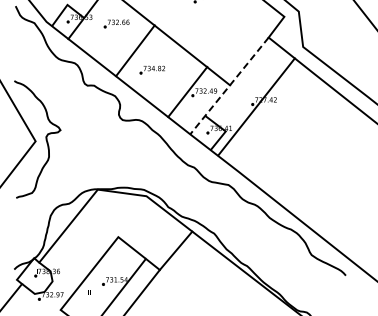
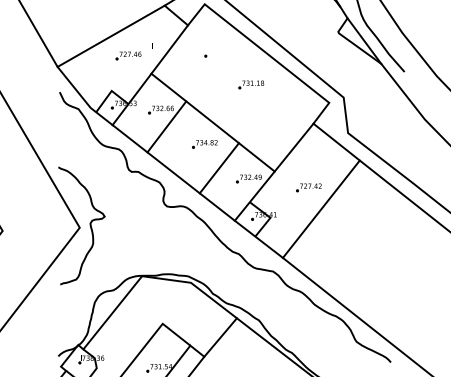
line: (135, 50) -> (166, 126), moved
part: (152, 70) -> (204, 144), moved
line: (228, 86) -> (273, 172), dashed -> solid
line: (186, 92) -> (218, 168), moved
line: (255, 106) -> (320, 208), moved

